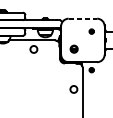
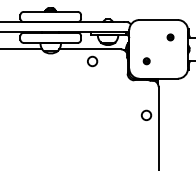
line: (83, 19) -> (159, 20), dashed -> solid
part: (73, 49) -> (146, 61), size x0.62
part: (91, 70) -> (170, 89), removed

